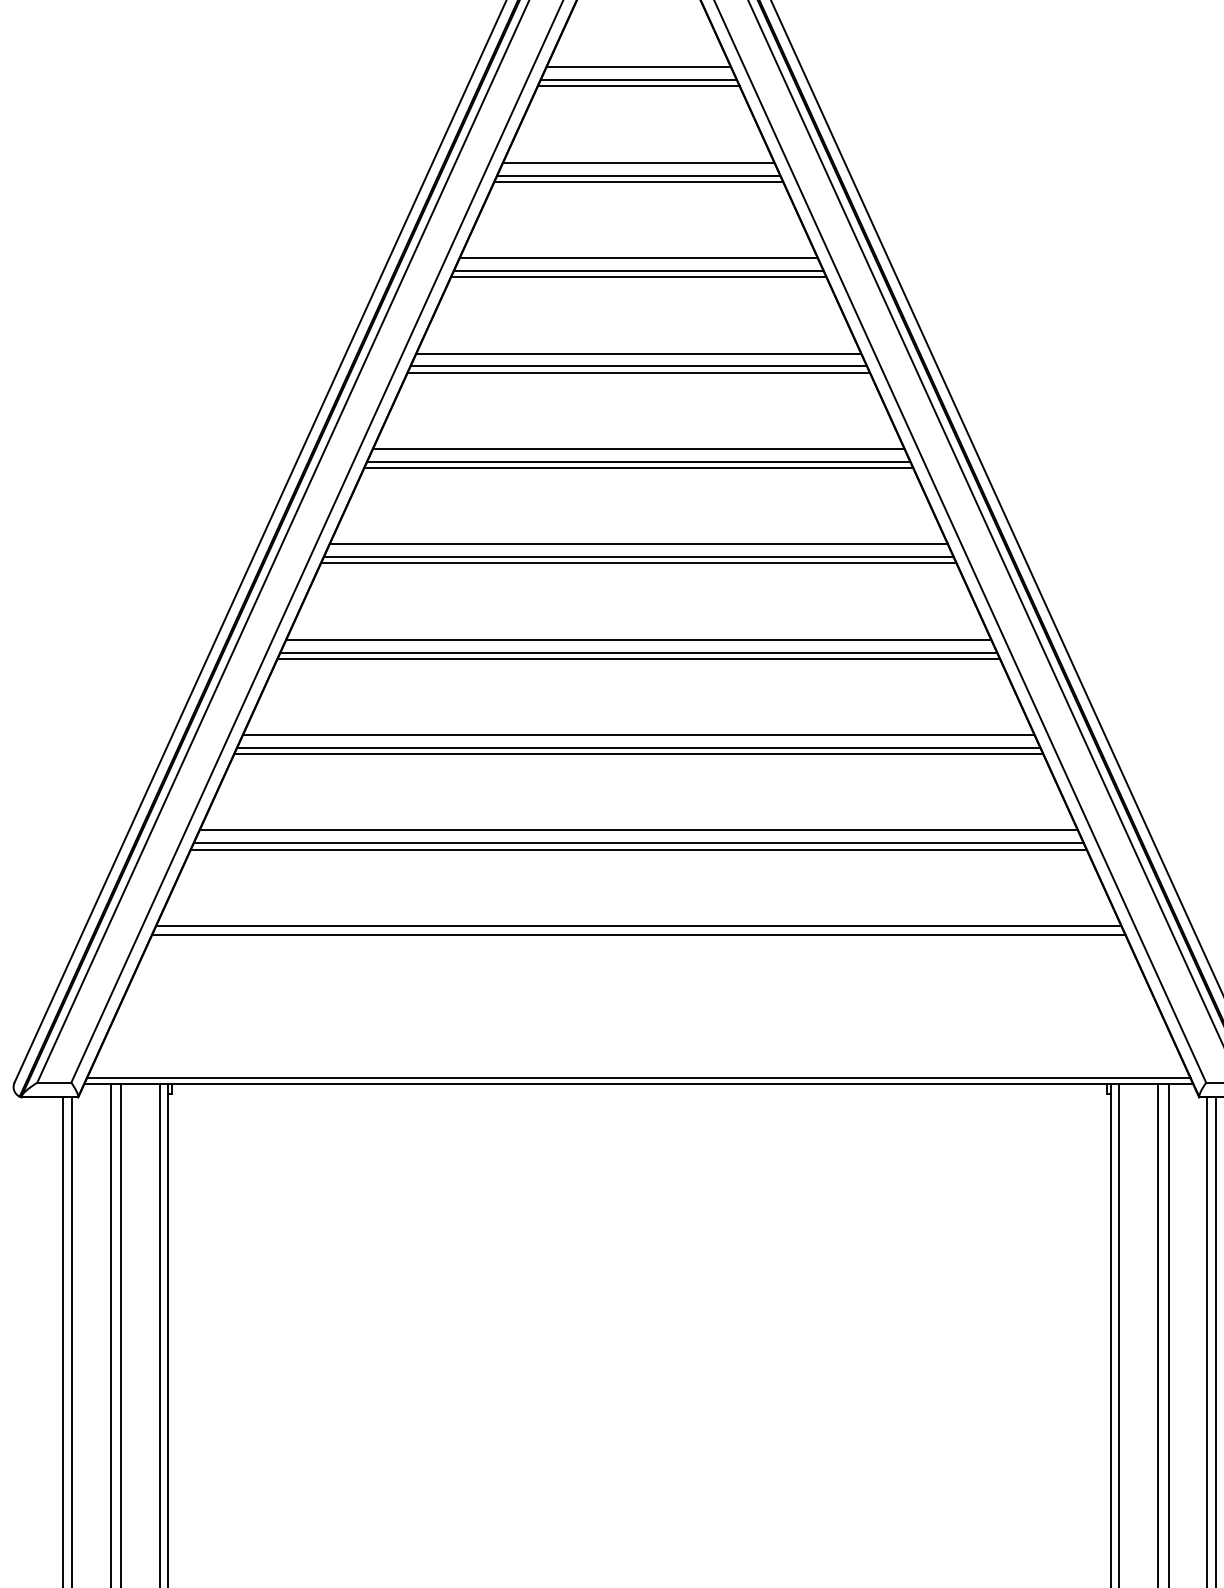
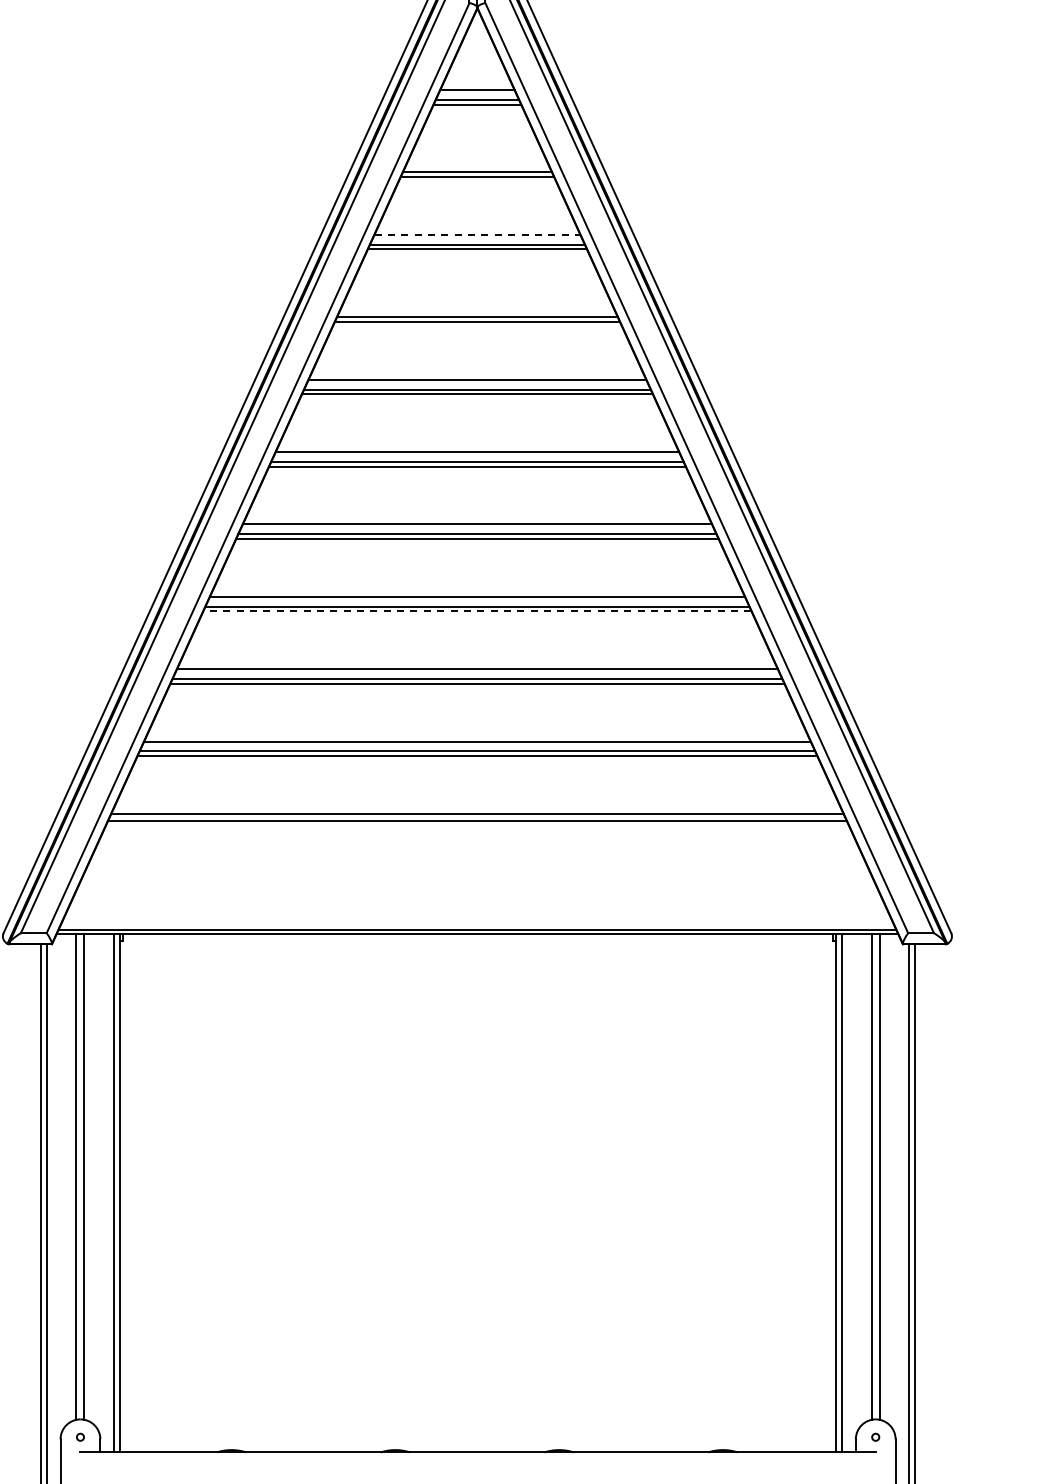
line: (638, 67) -> (477, 162), removed
line: (638, 162) -> (477, 234), solid -> dashed
line: (638, 258) -> (477, 307), removed
line: (637, 658) -> (476, 611), solid -> dashed

